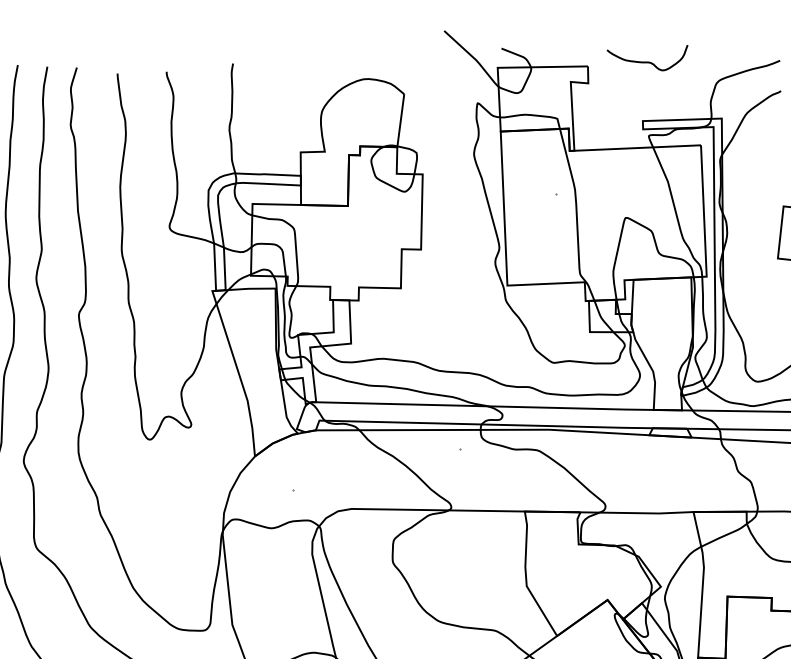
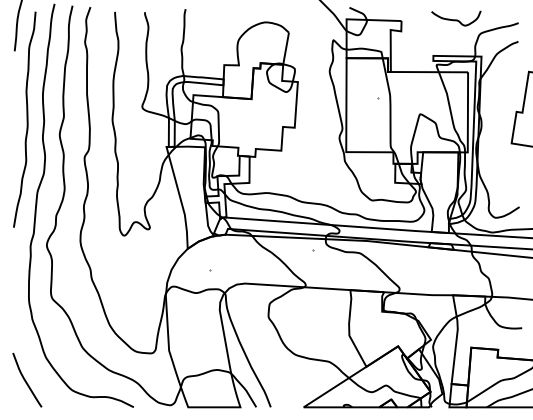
curve: (648, 61) -> (456, 19), moved

